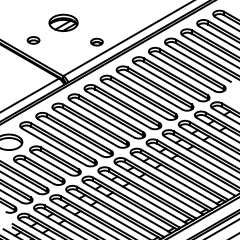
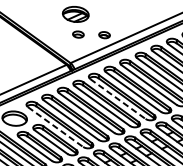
part: (33, 40) -> (78, 34), moved
line: (118, 110) -> (117, 99), solid -> dashed
line: (54, 147) -> (55, 127), solid -> dashed

